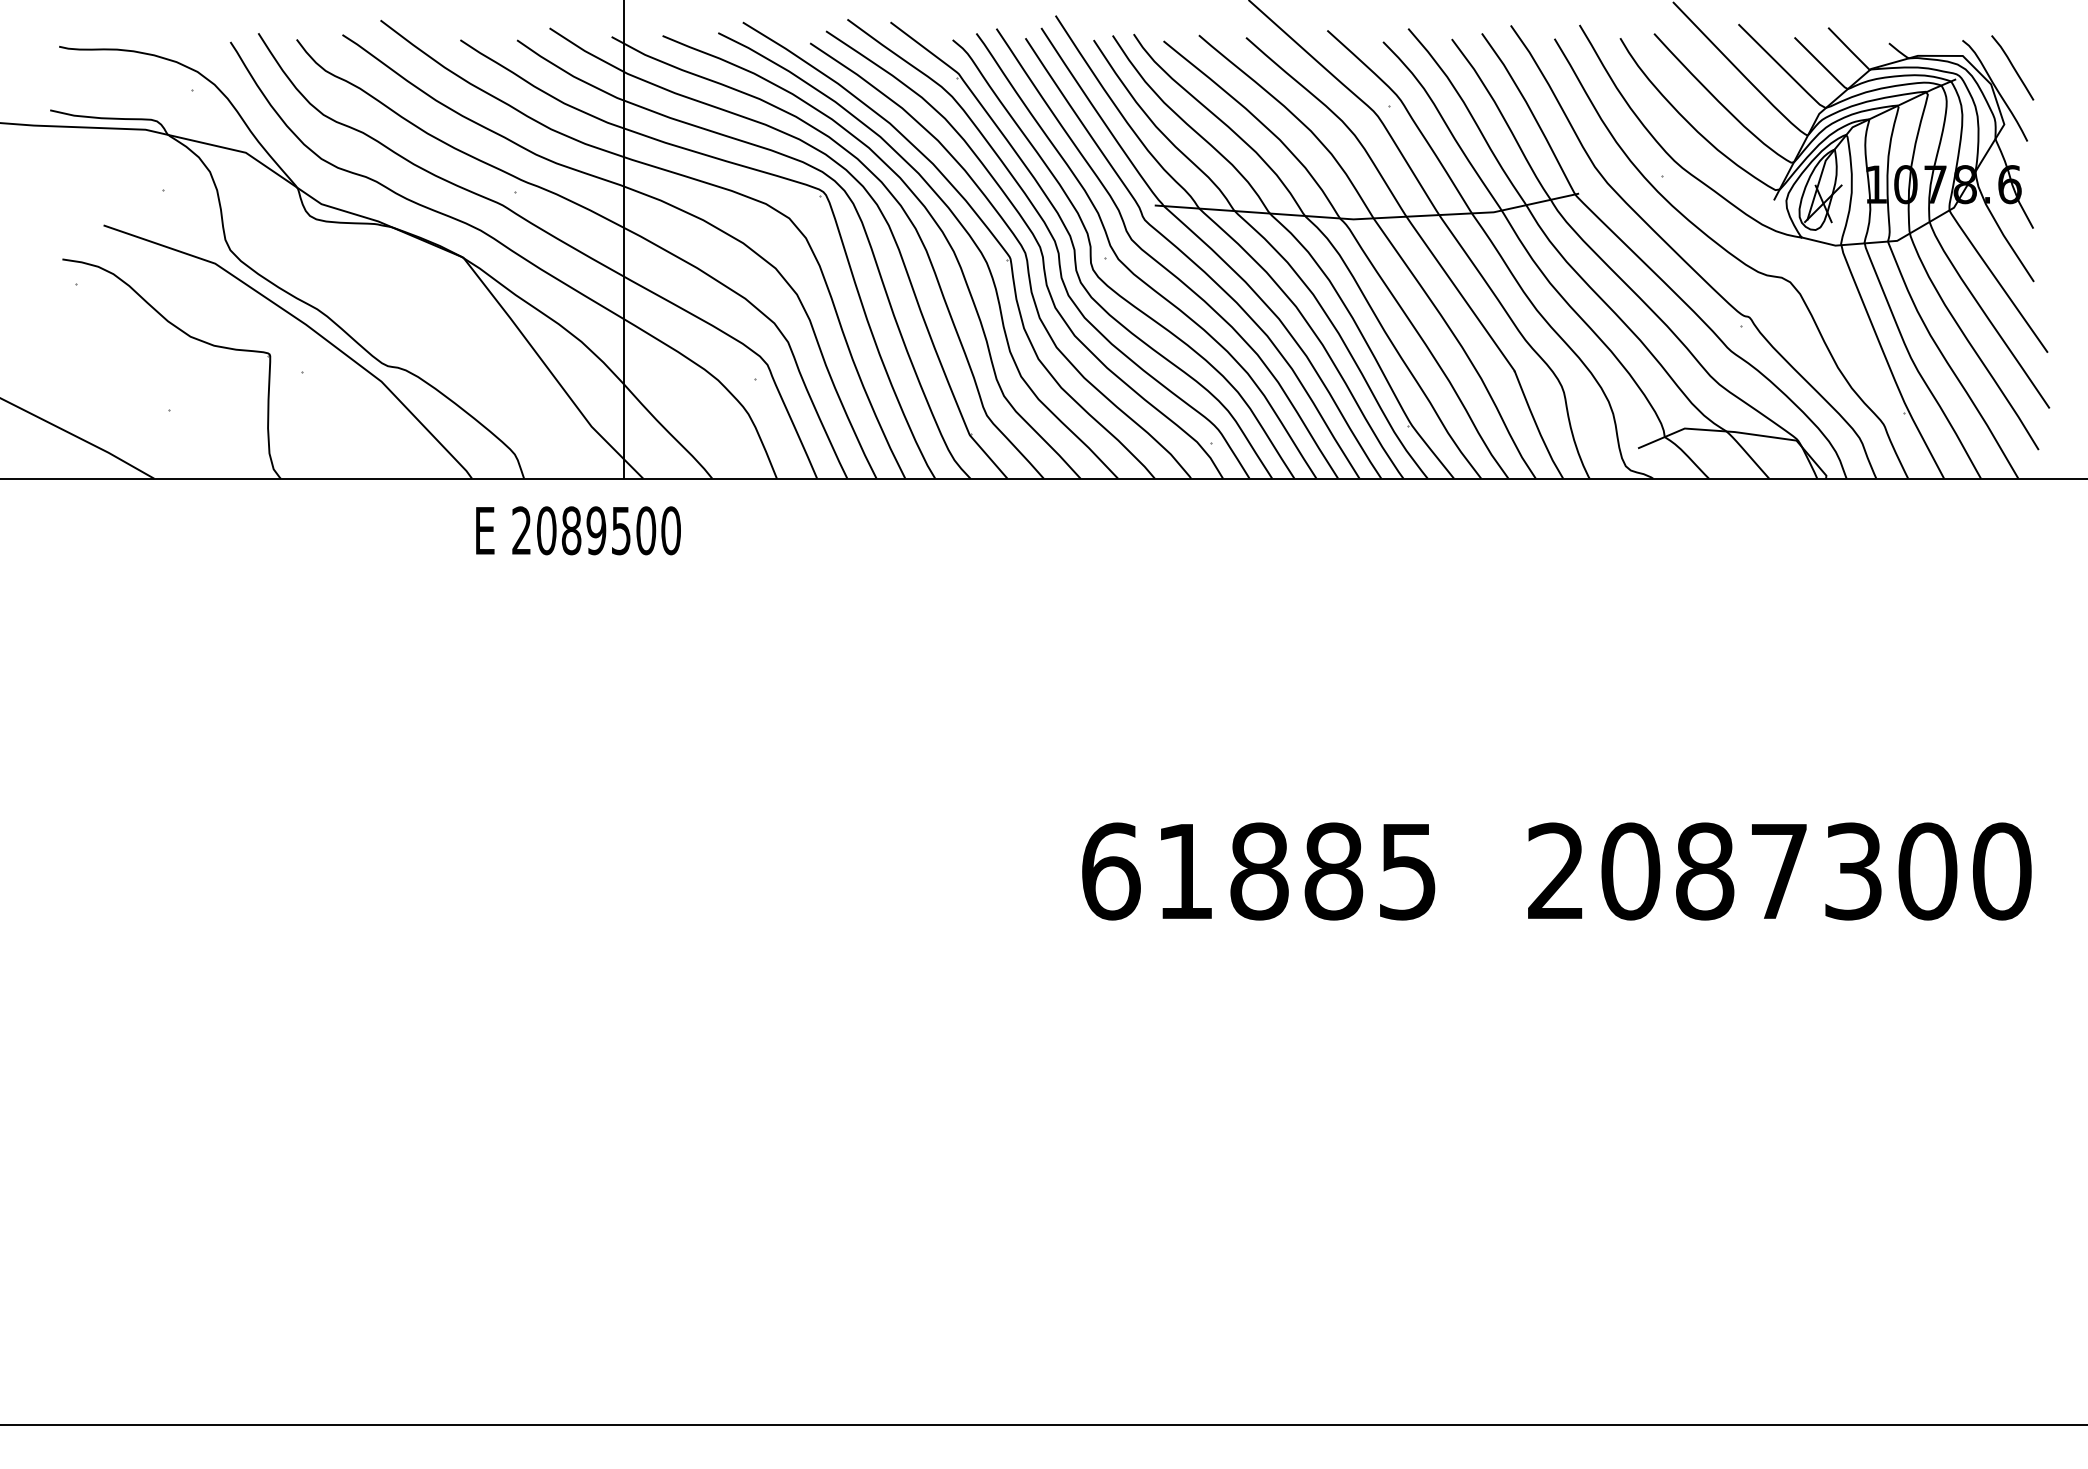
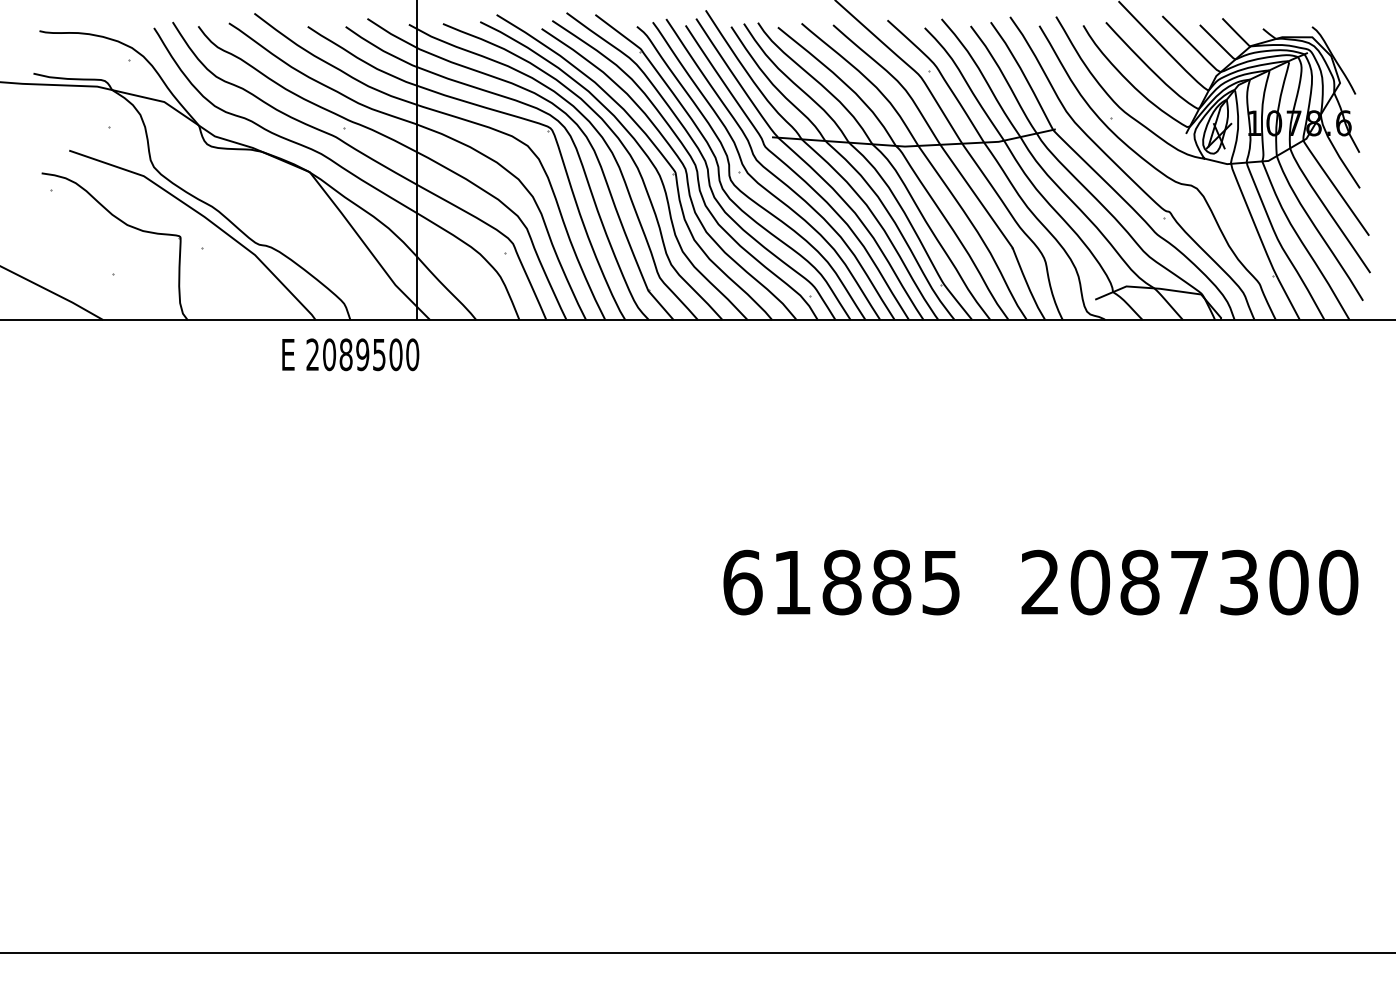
curve: (2012, 68) -> (1345, 45), removed
text: (578, 530) -> (350, 354), moved

